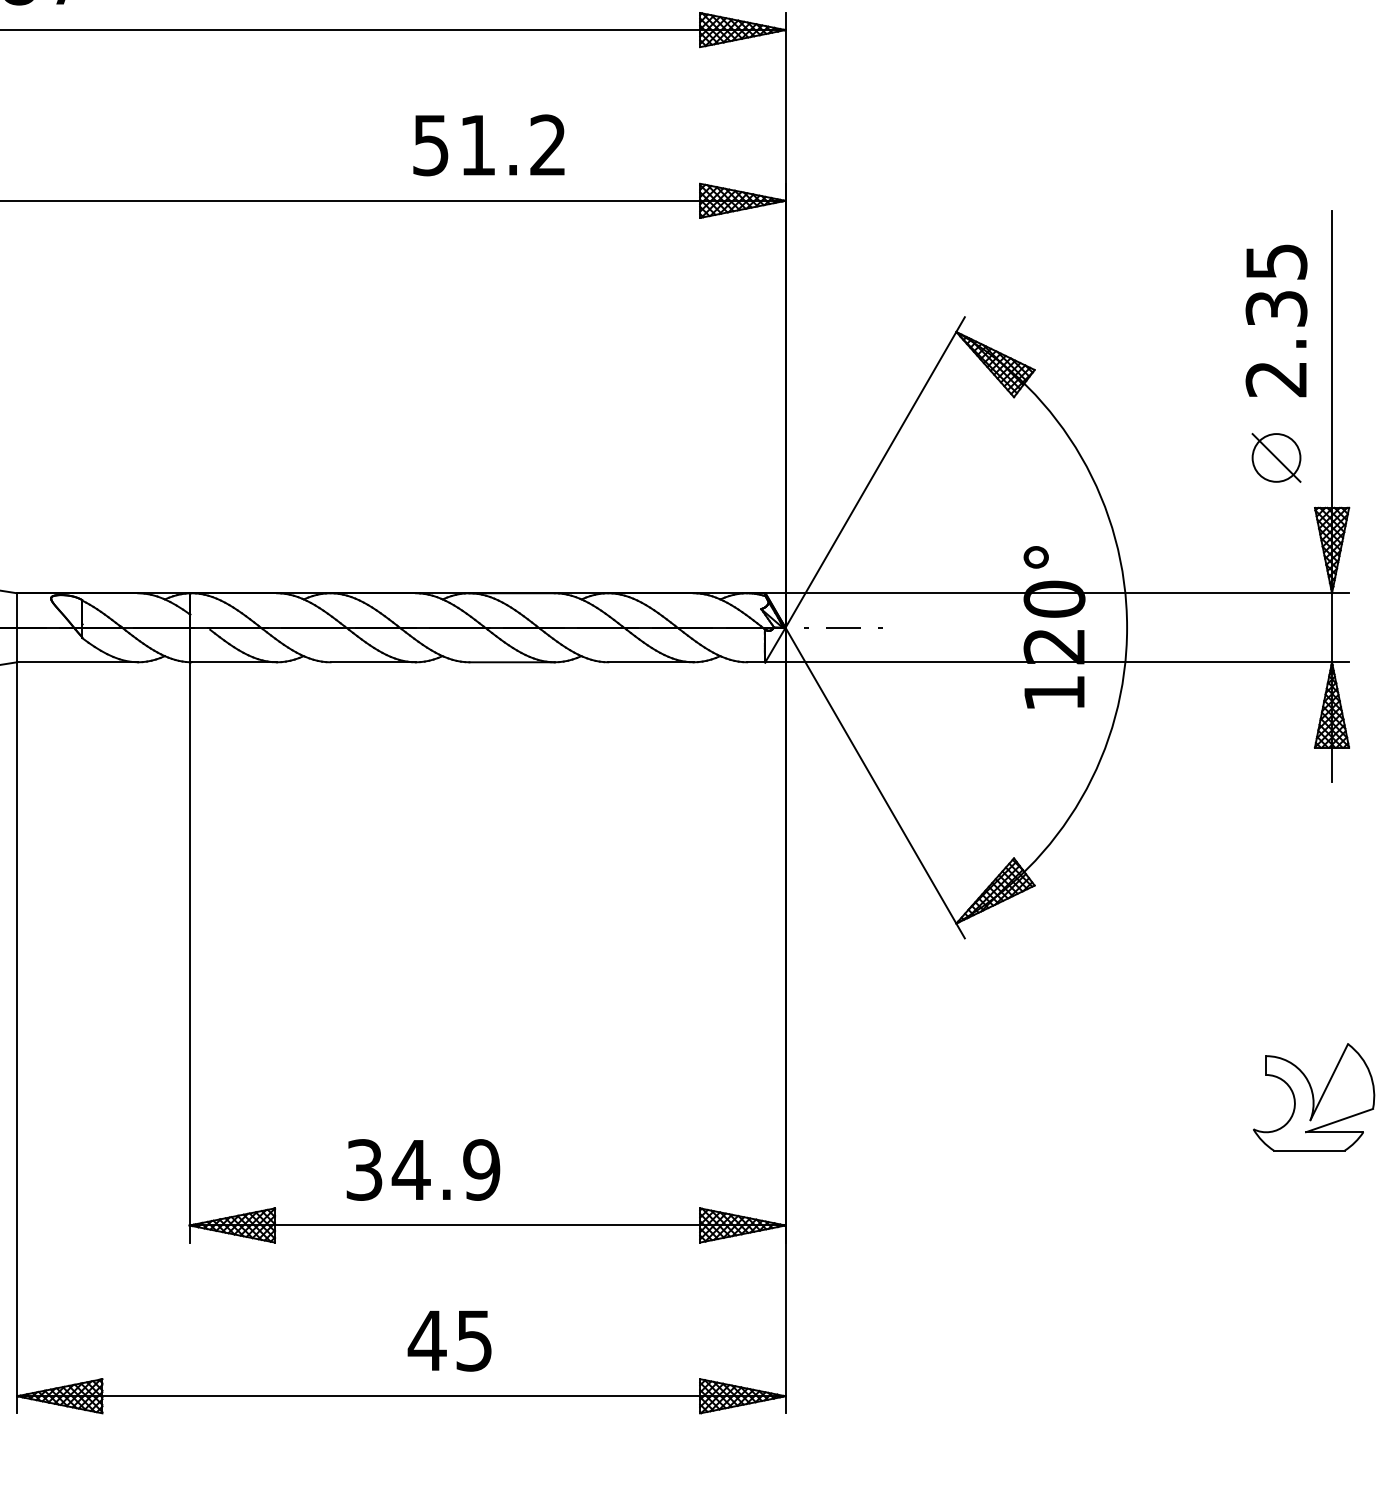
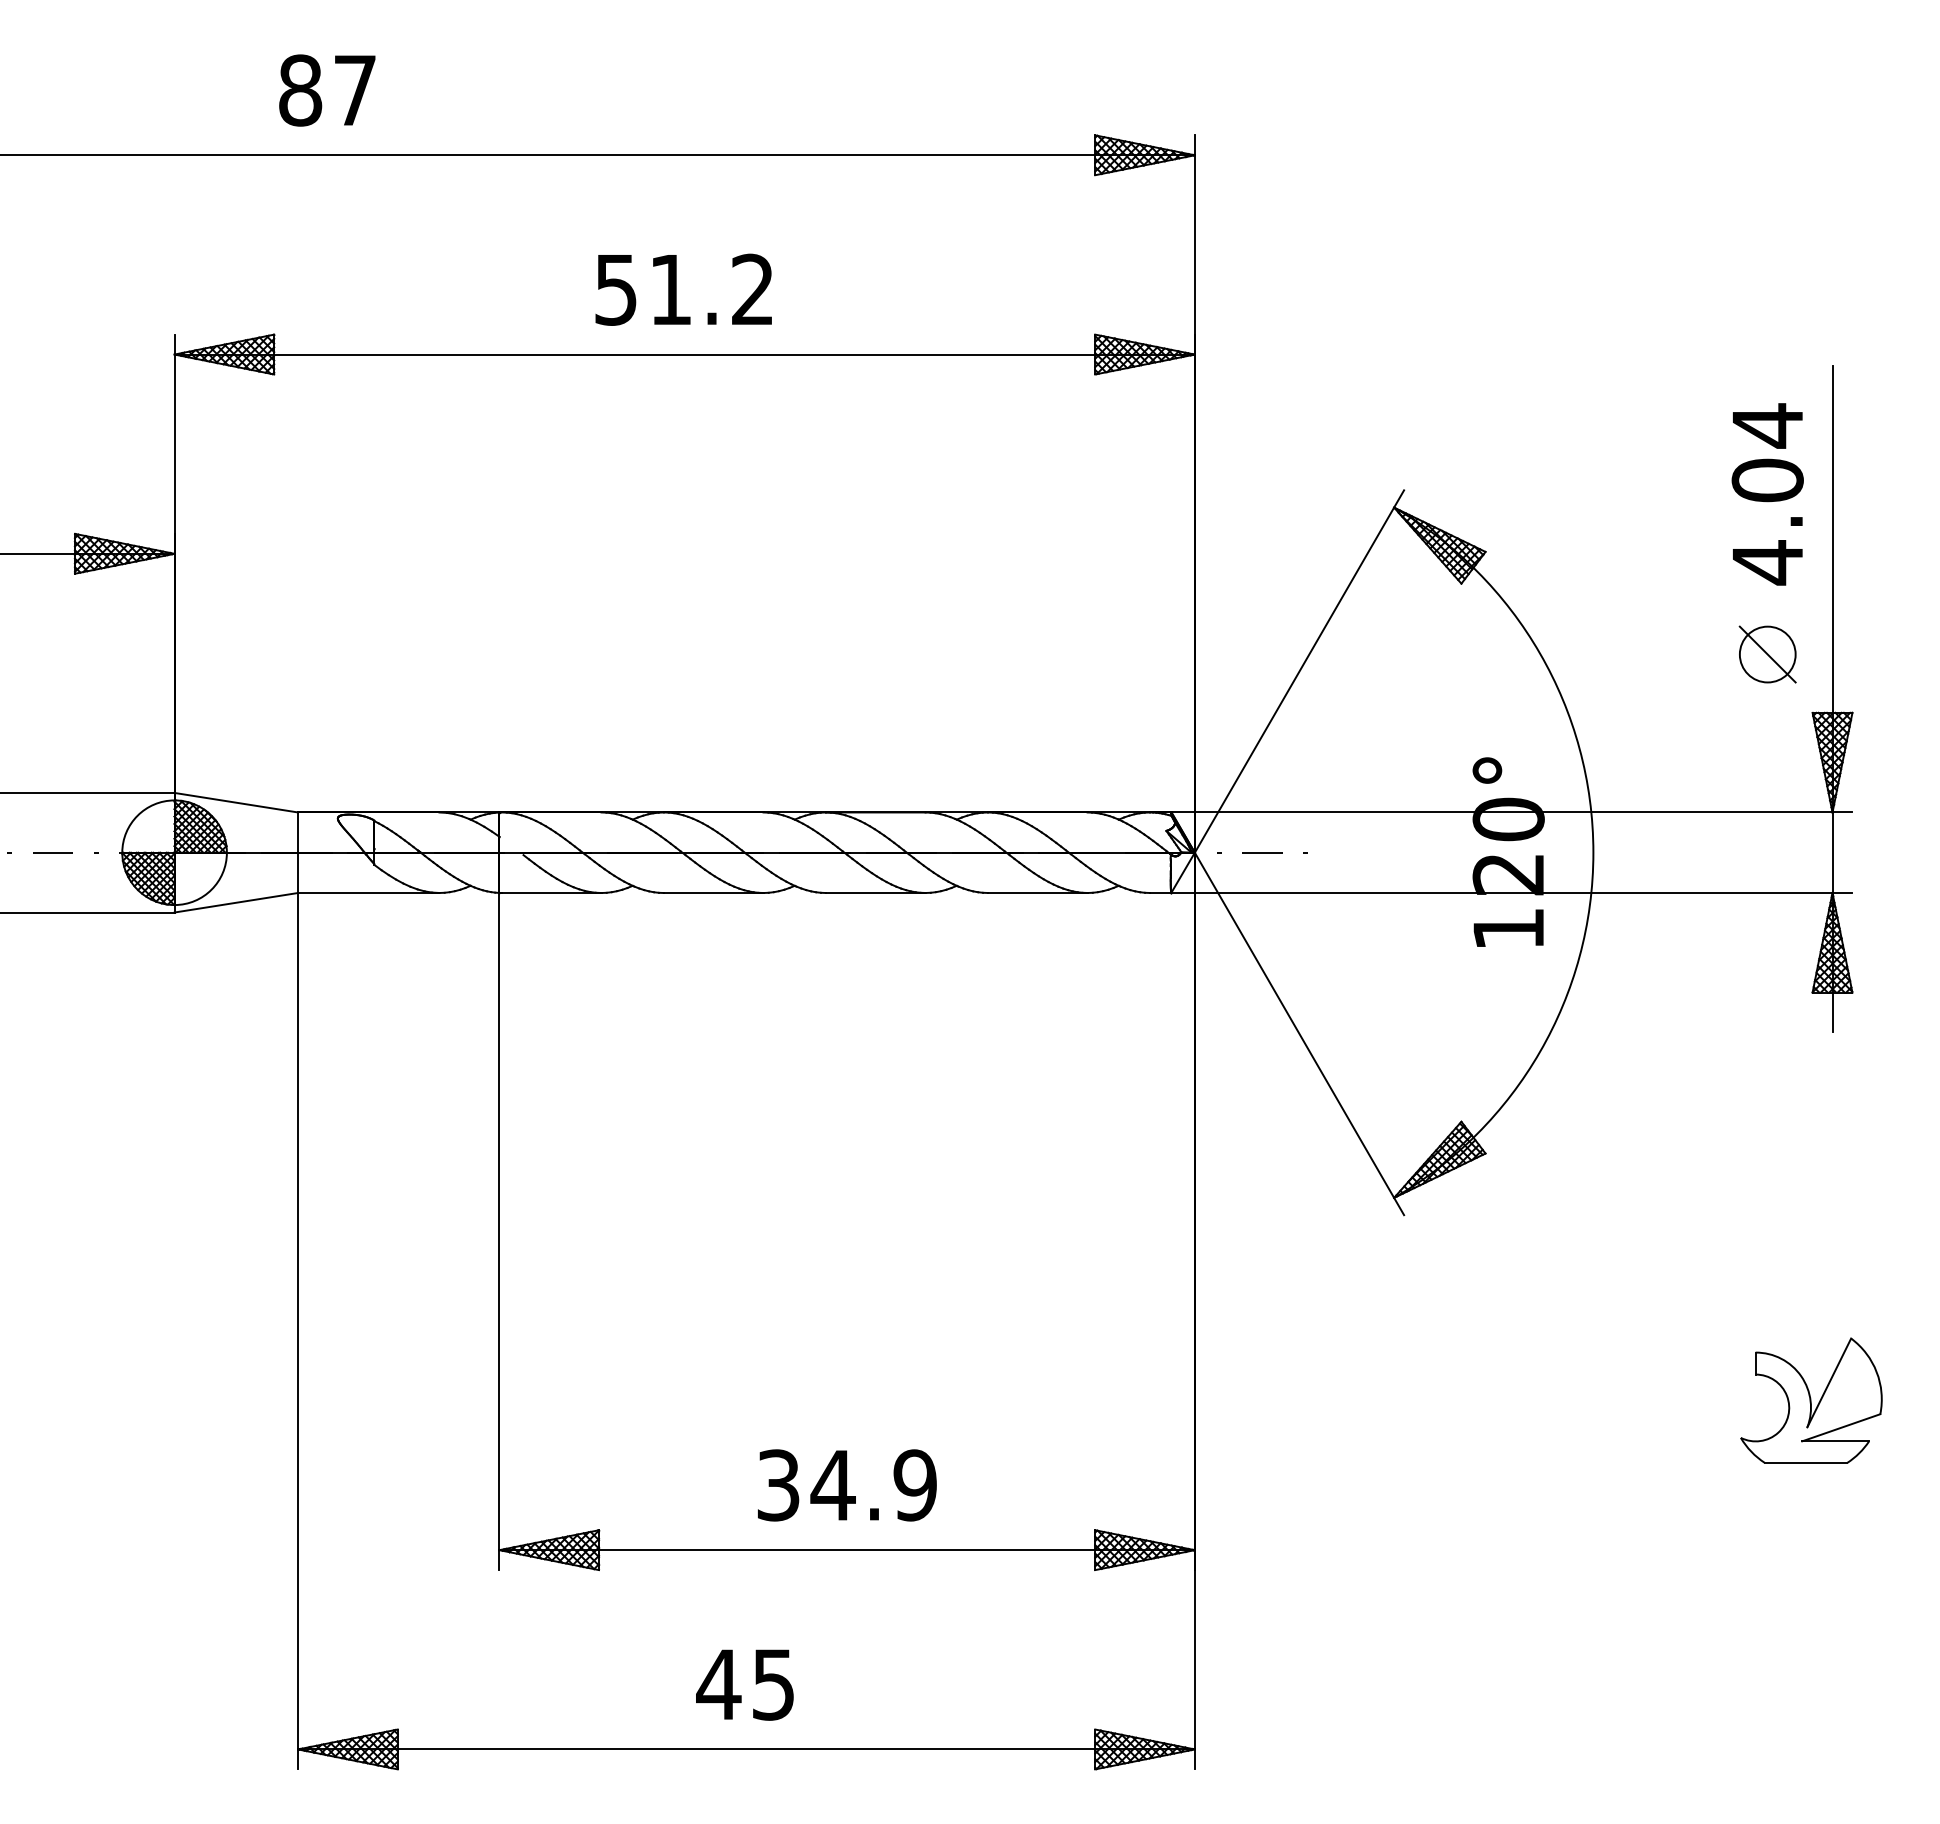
text: (488, 145) -> (683, 289), moved
text: (1276, 320) -> (1767, 494), 2.35 -> 4.04
text: (423, 1170) -> (847, 1485), moved
text: (449, 1340) -> (744, 1684), moved

